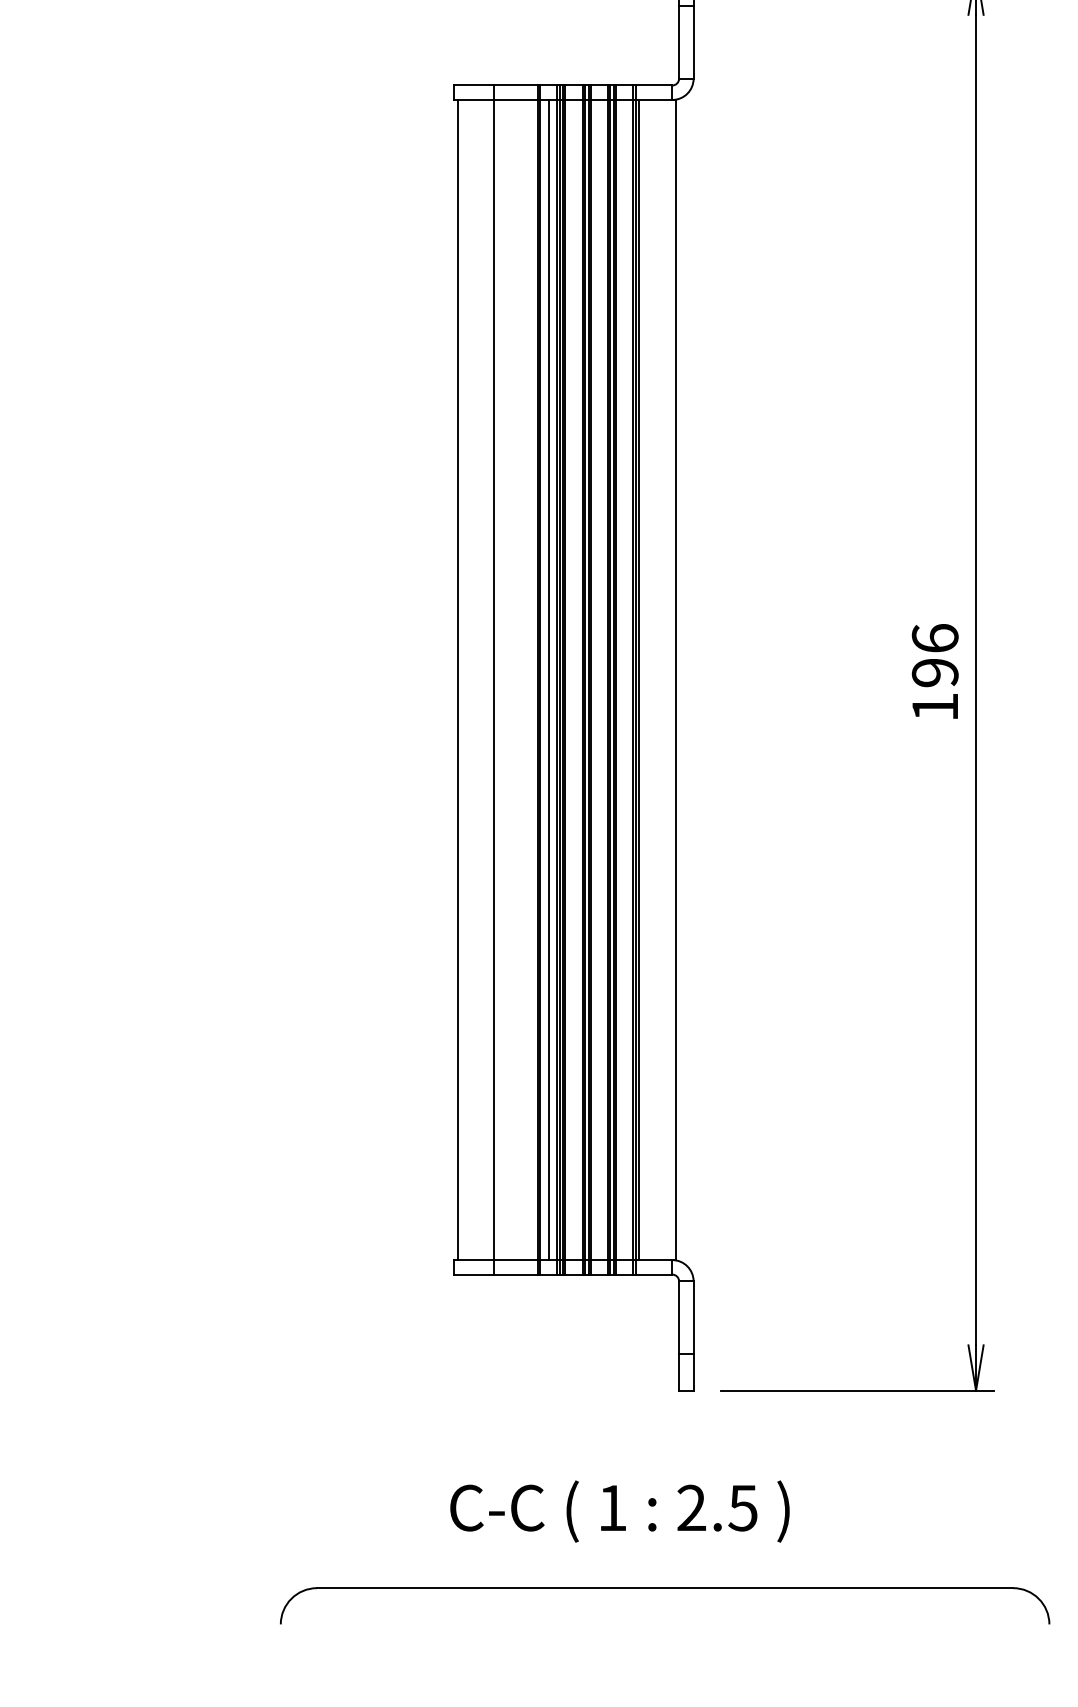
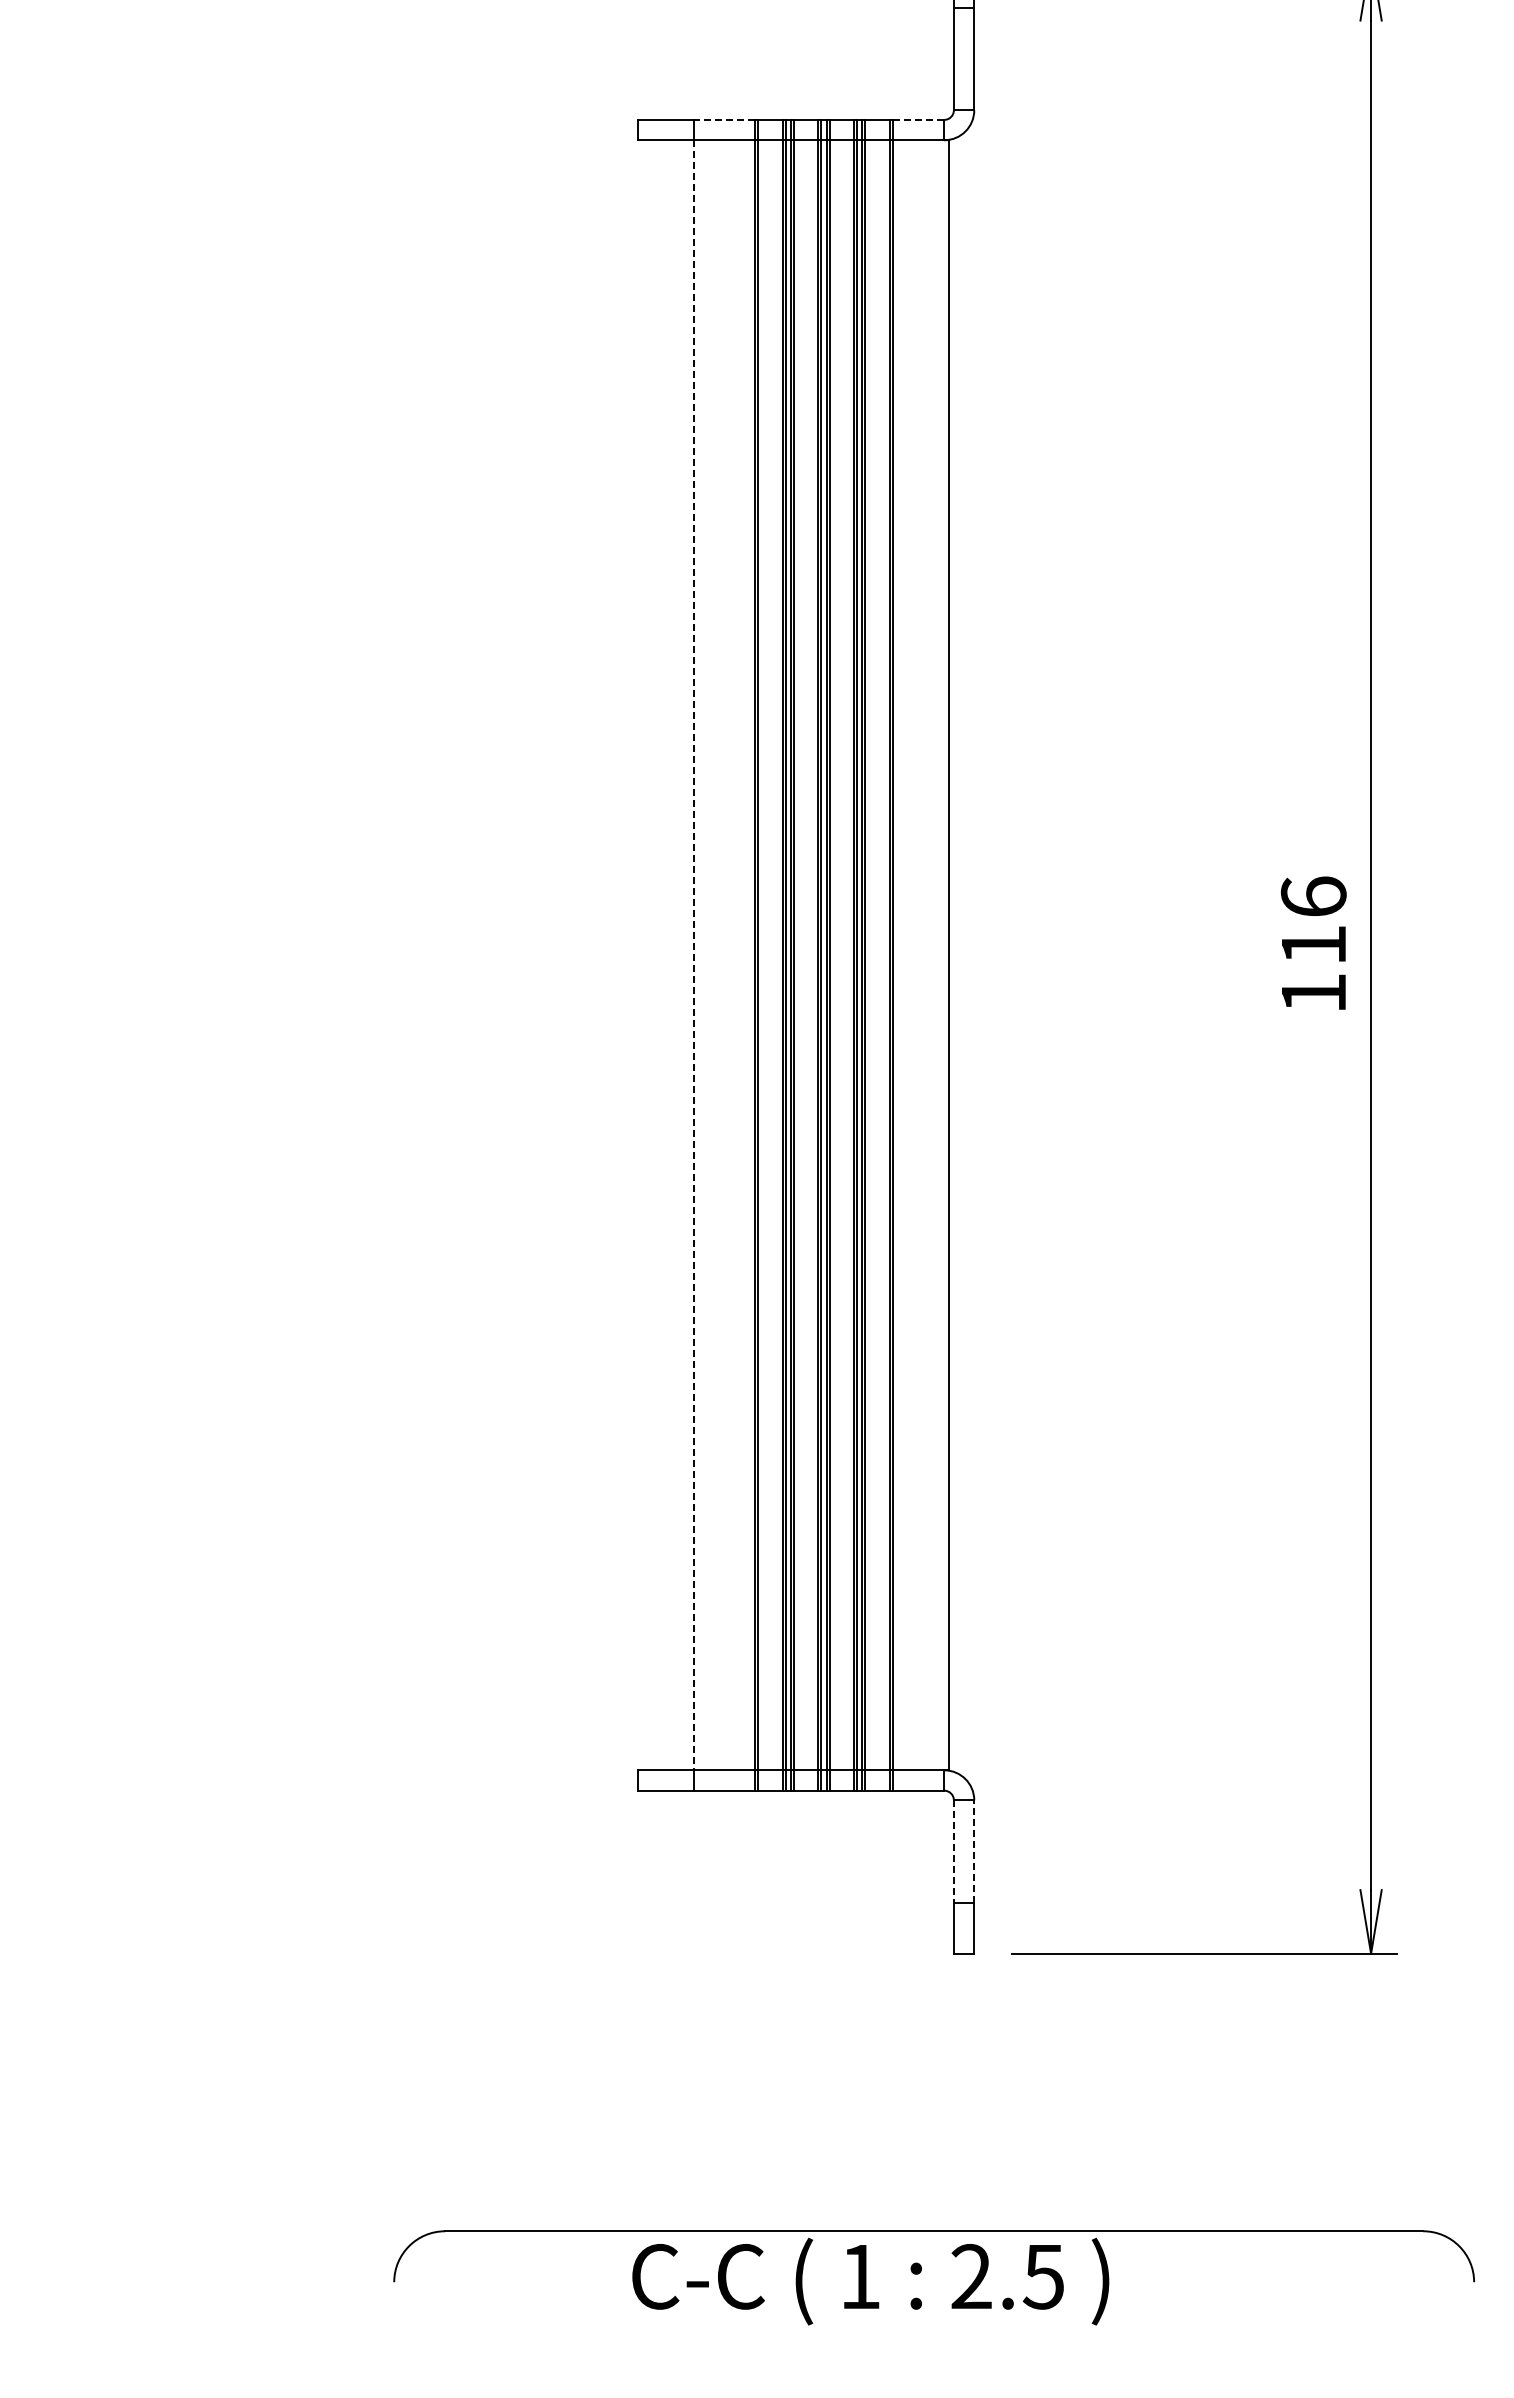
line: (515, 85) -> (724, 119), solid -> dashed
line: (653, 85) -> (918, 119), solid -> dashed
text: (935, 673) -> (1313, 945), 196 -> 116
line: (458, 680) -> (643, 955), removed
line: (494, 680) -> (694, 955), solid -> dashed
line: (548, 680) -> (770, 955), removed
line: (638, 680) -> (897, 955), removed
line: (693, 1317) -> (974, 1851), solid -> dashed
line: (678, 1318) -> (953, 1852), solid -> dashed
text: (619, 1511) -> (870, 2281), moved

